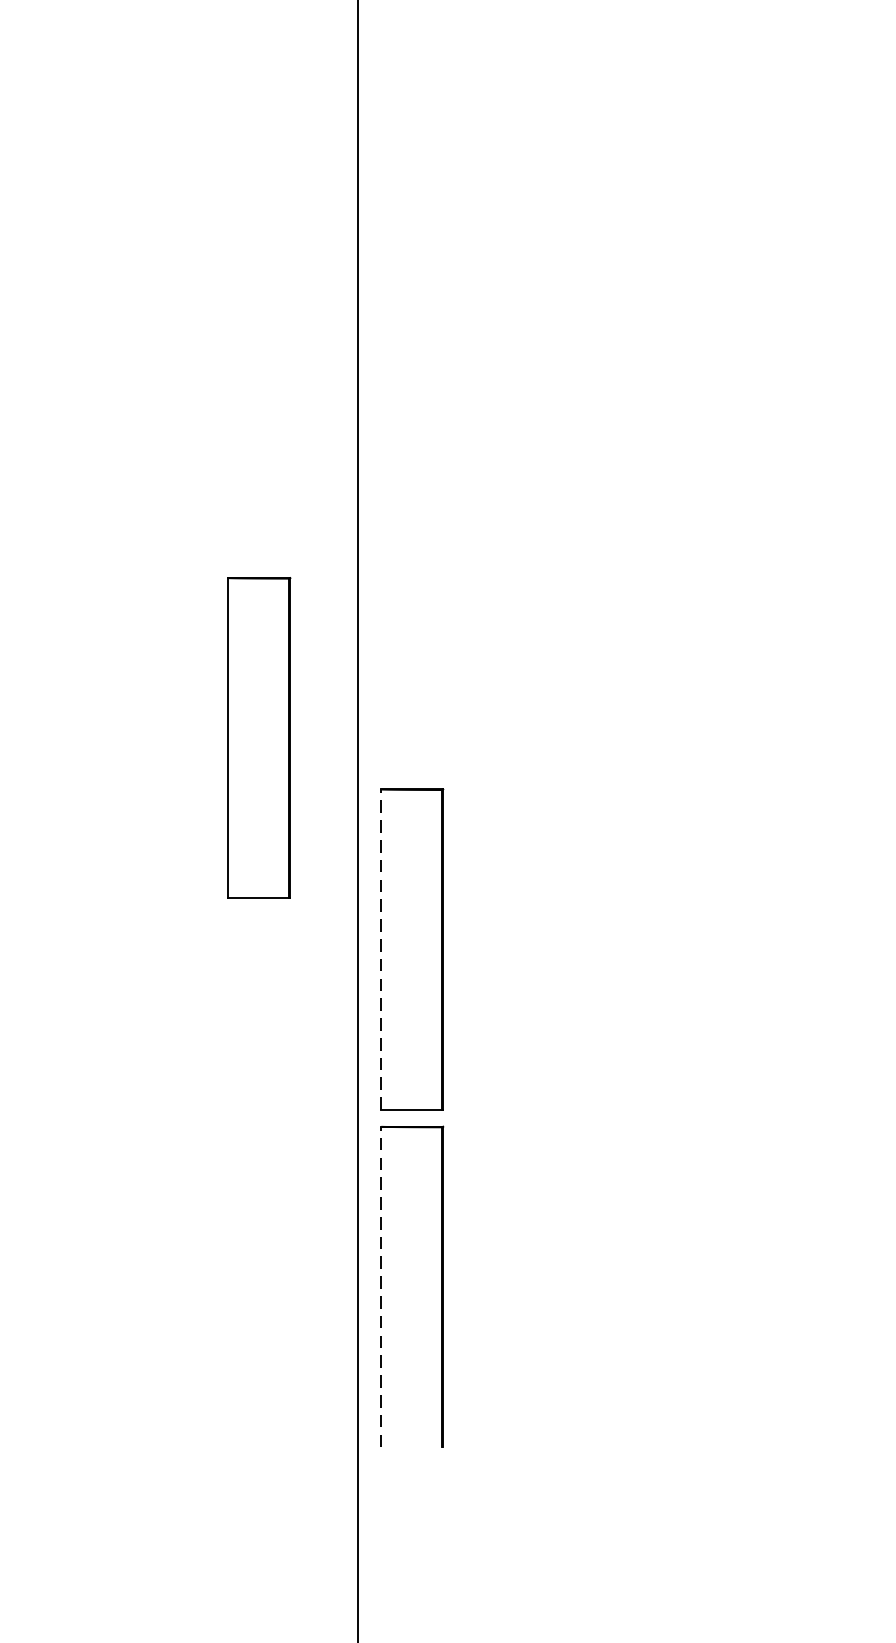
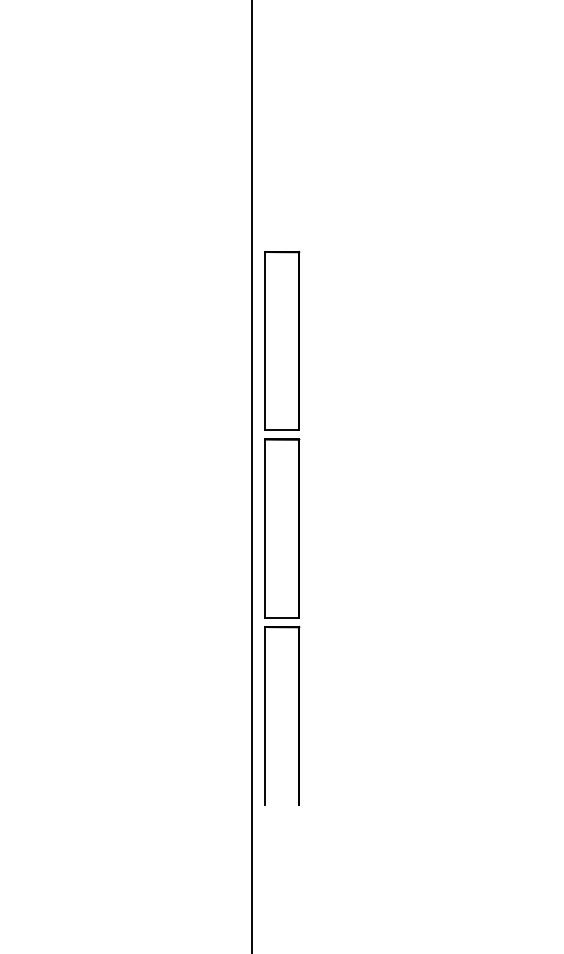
part: (260, 737) -> (282, 340), moved
line: (380, 949) -> (264, 528), dashed -> solid
line: (380, 1285) -> (264, 715), dashed -> solid

